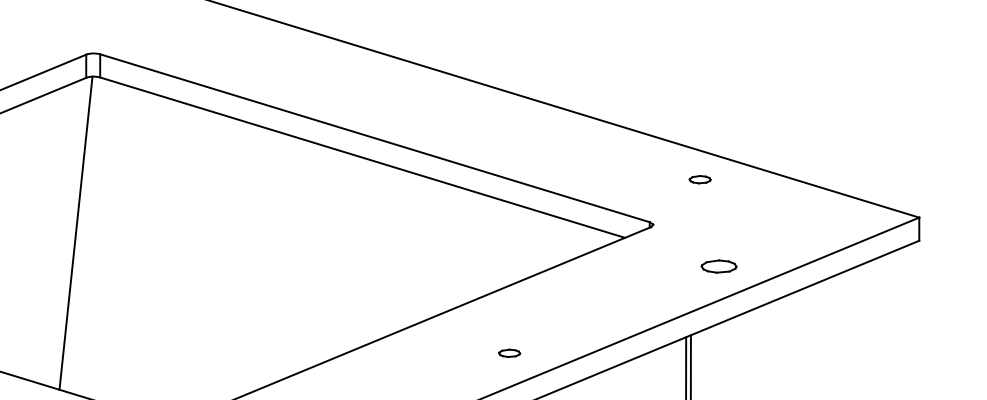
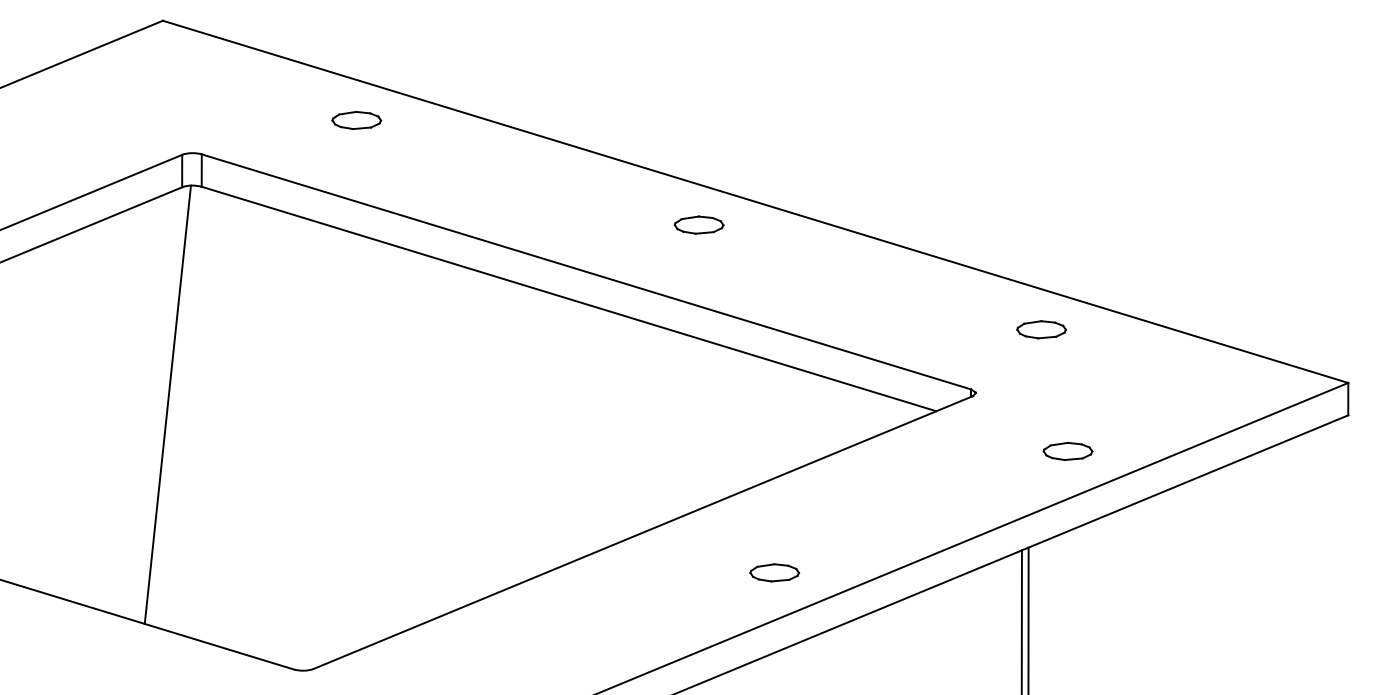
part: (210, 30) -> (356, 120), added
part: (455, 104) -> (698, 224), added
part: (700, 179) -> (1041, 329), size x1.67
part: (509, 353) -> (774, 572), size x1.67

